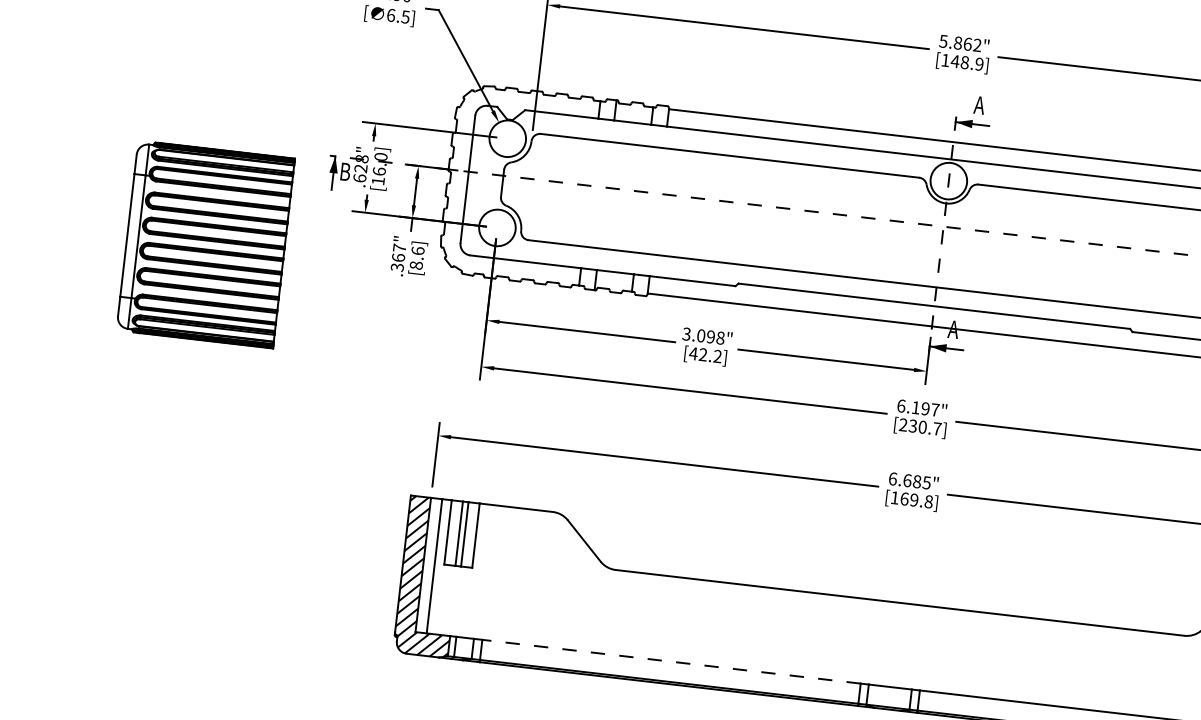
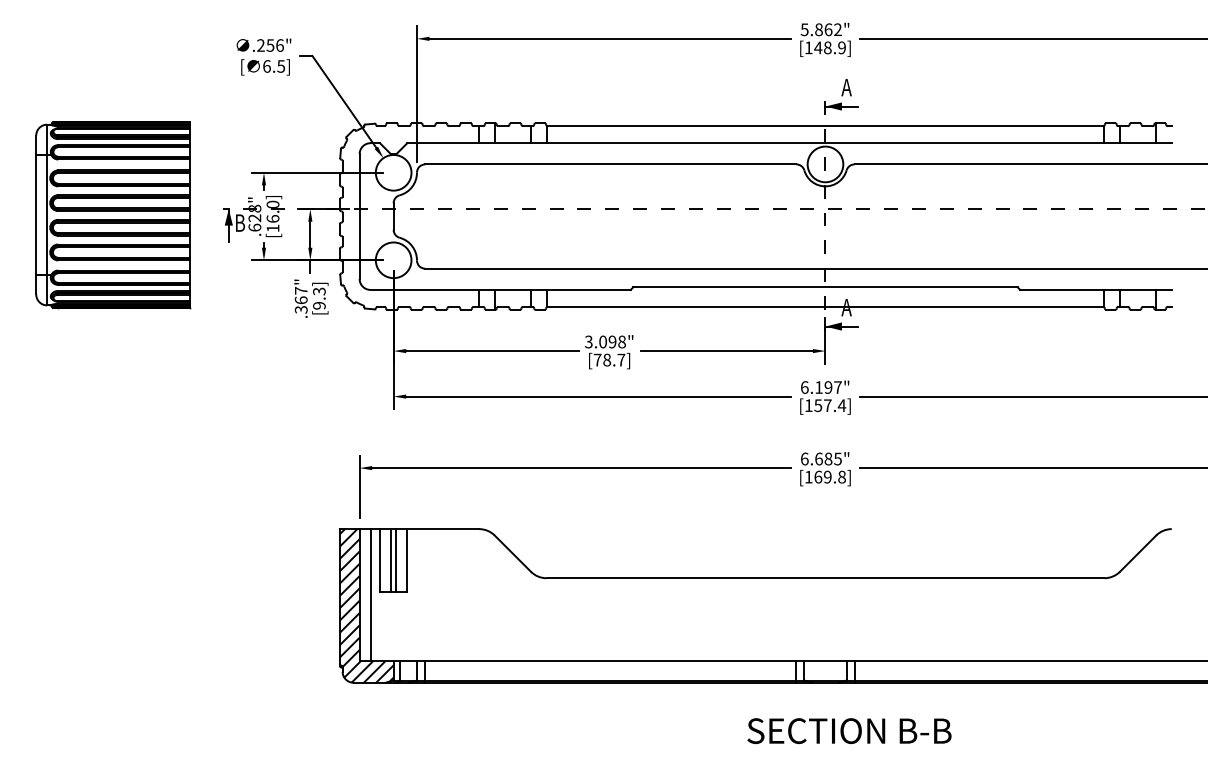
part: (206, 245) -> (113, 215), moved
text: (417, 258) -> (319, 298), [8.6] -> [9.3]
text: (705, 354) -> (609, 359), [42.2] -> [78.7]
text: (920, 426) -> (825, 405), [230.7] -> [157.4]
line: (671, 661) -> (610, 660), dashed -> solid

